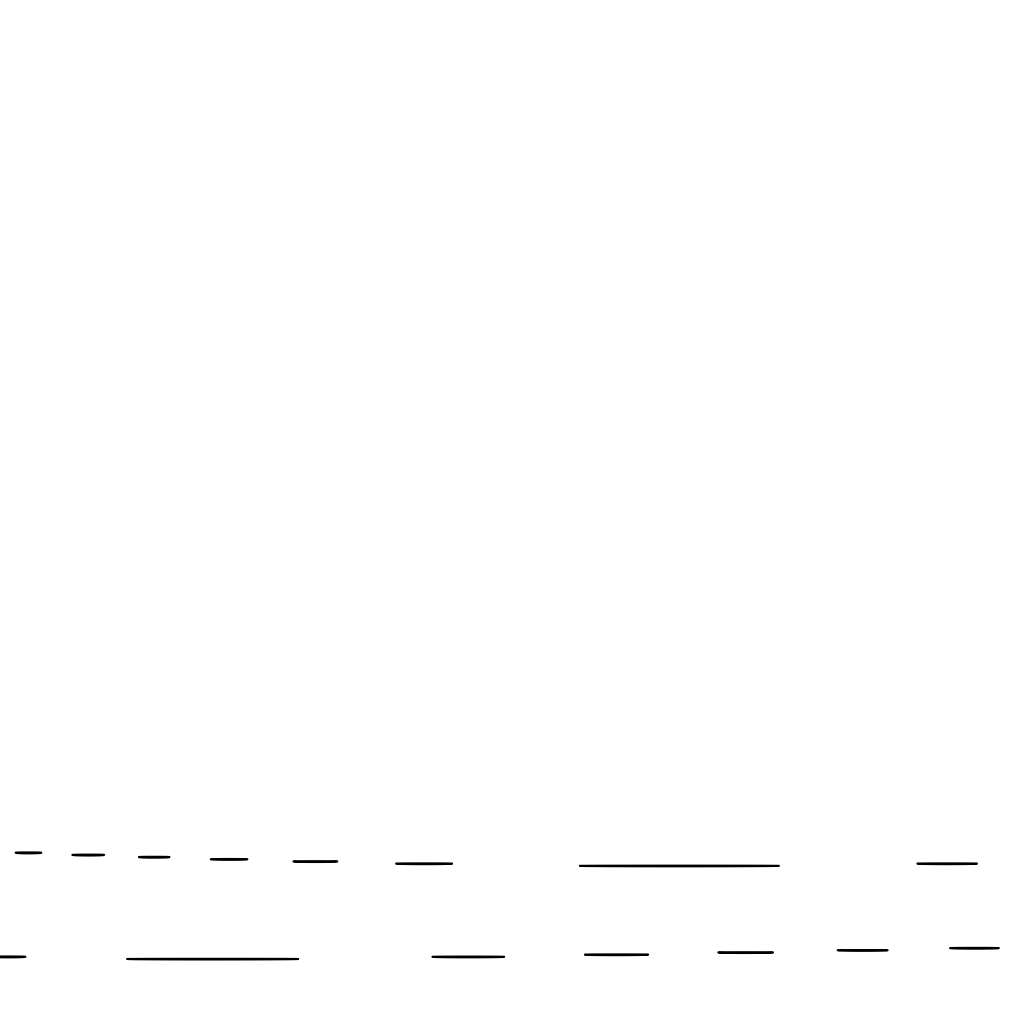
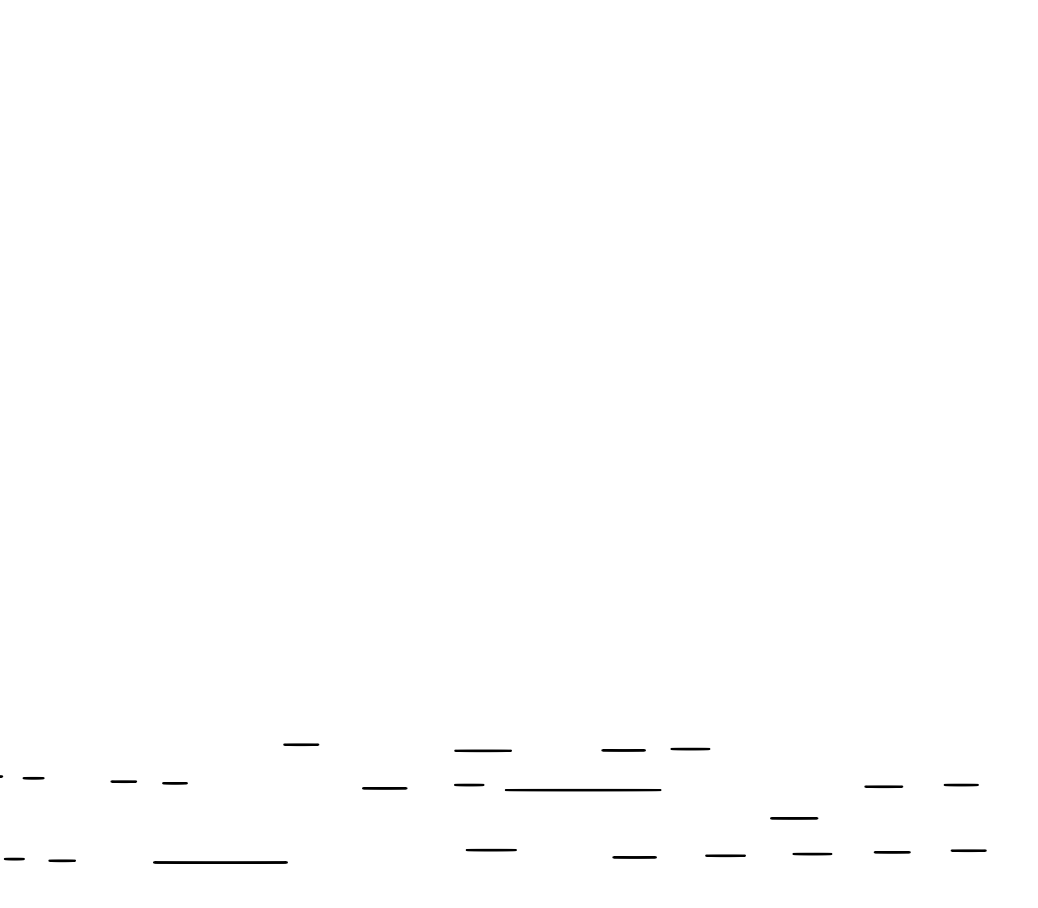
line: (817, 812) -> (690, 748), added
line: (731, 814) -> (623, 750), added
line: (28, 852) -> (77, 779), removed
line: (229, 858) -> (469, 784), moved
line: (315, 861) -> (301, 744), moved
line: (947, 863) -> (794, 818), moved
line: (615, 953) -> (490, 849), moved
line: (467, 956) -> (482, 750), moved

